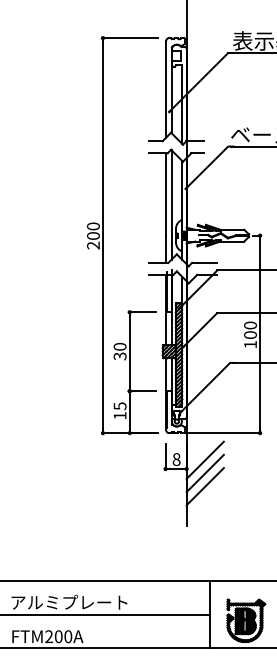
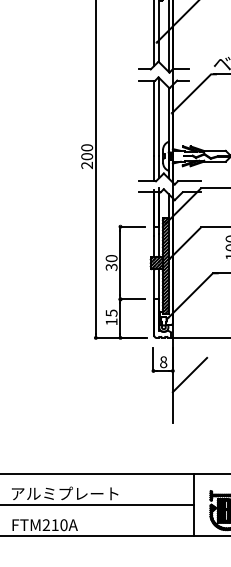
line: (204, 459) -> (189, 362), removed
line: (204, 486) -> (189, 387), removed
text: (58, 636) -> (54, 524), FTM200A -> FTM210A

